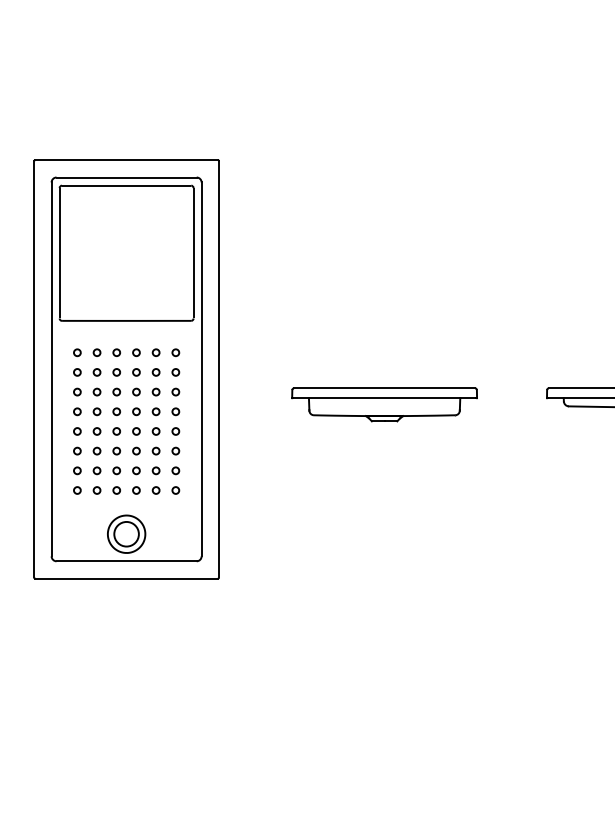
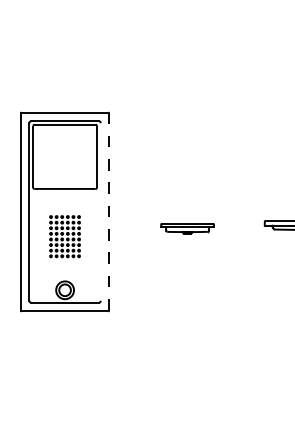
line: (201, 368) -> (100, 211), removed
line: (220, 368) -> (109, 211), solid -> dashed
part: (384, 404) -> (187, 228), size x0.6
part: (125, 420) -> (64, 236), size x0.6

